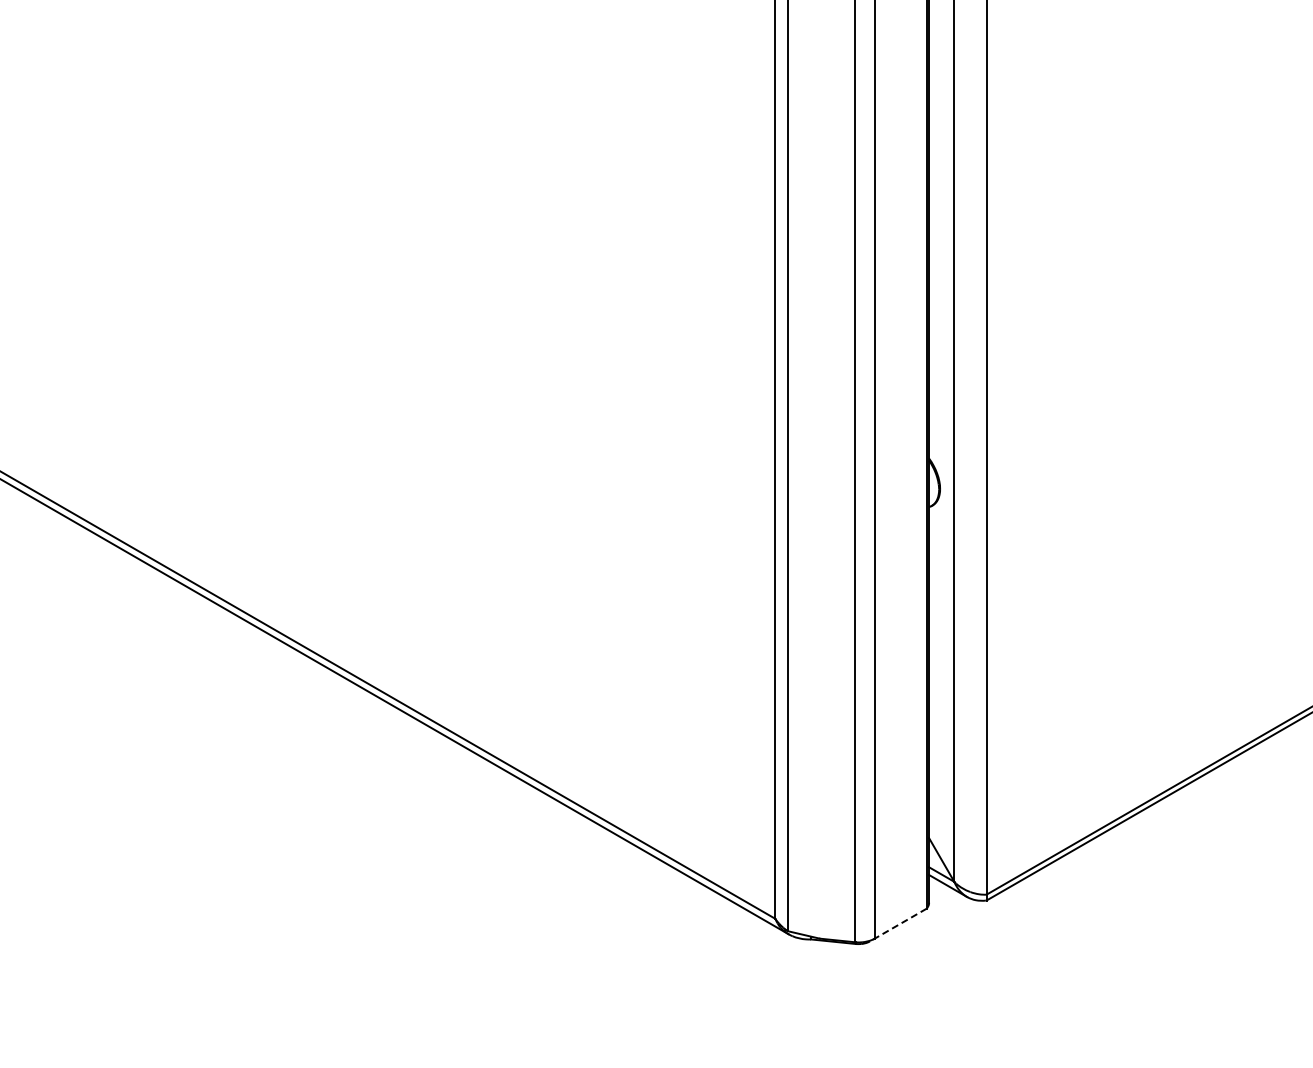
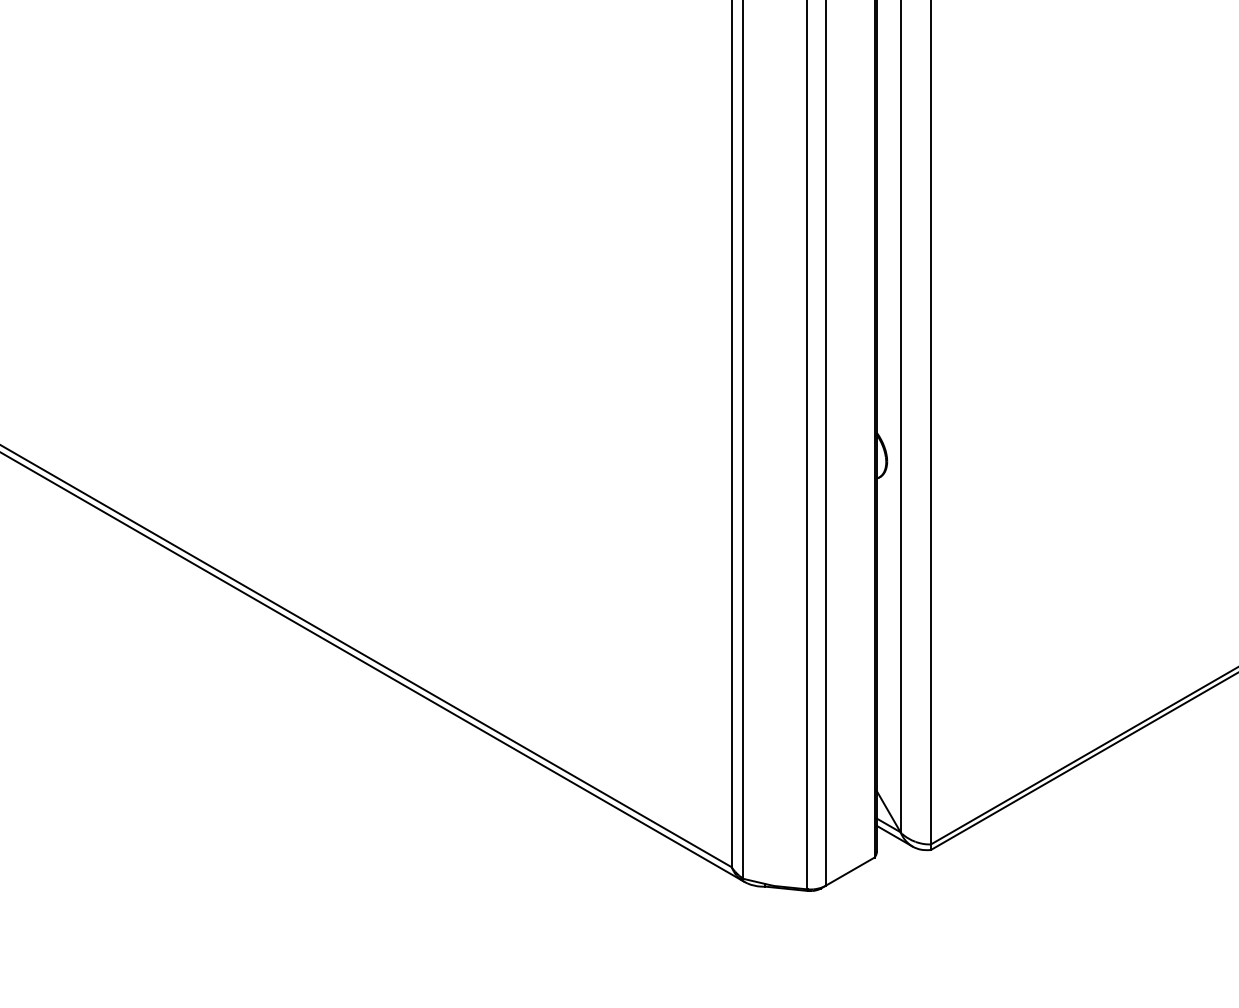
line: (898, 925) -> (847, 873), dashed -> solid

